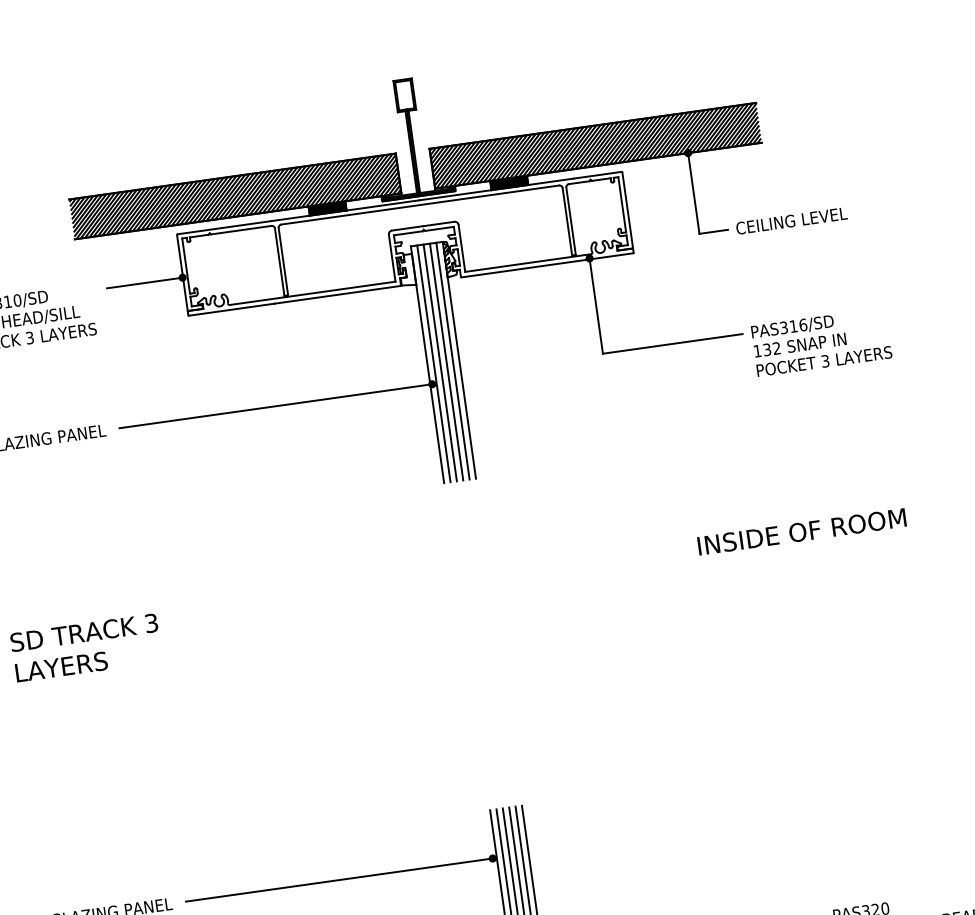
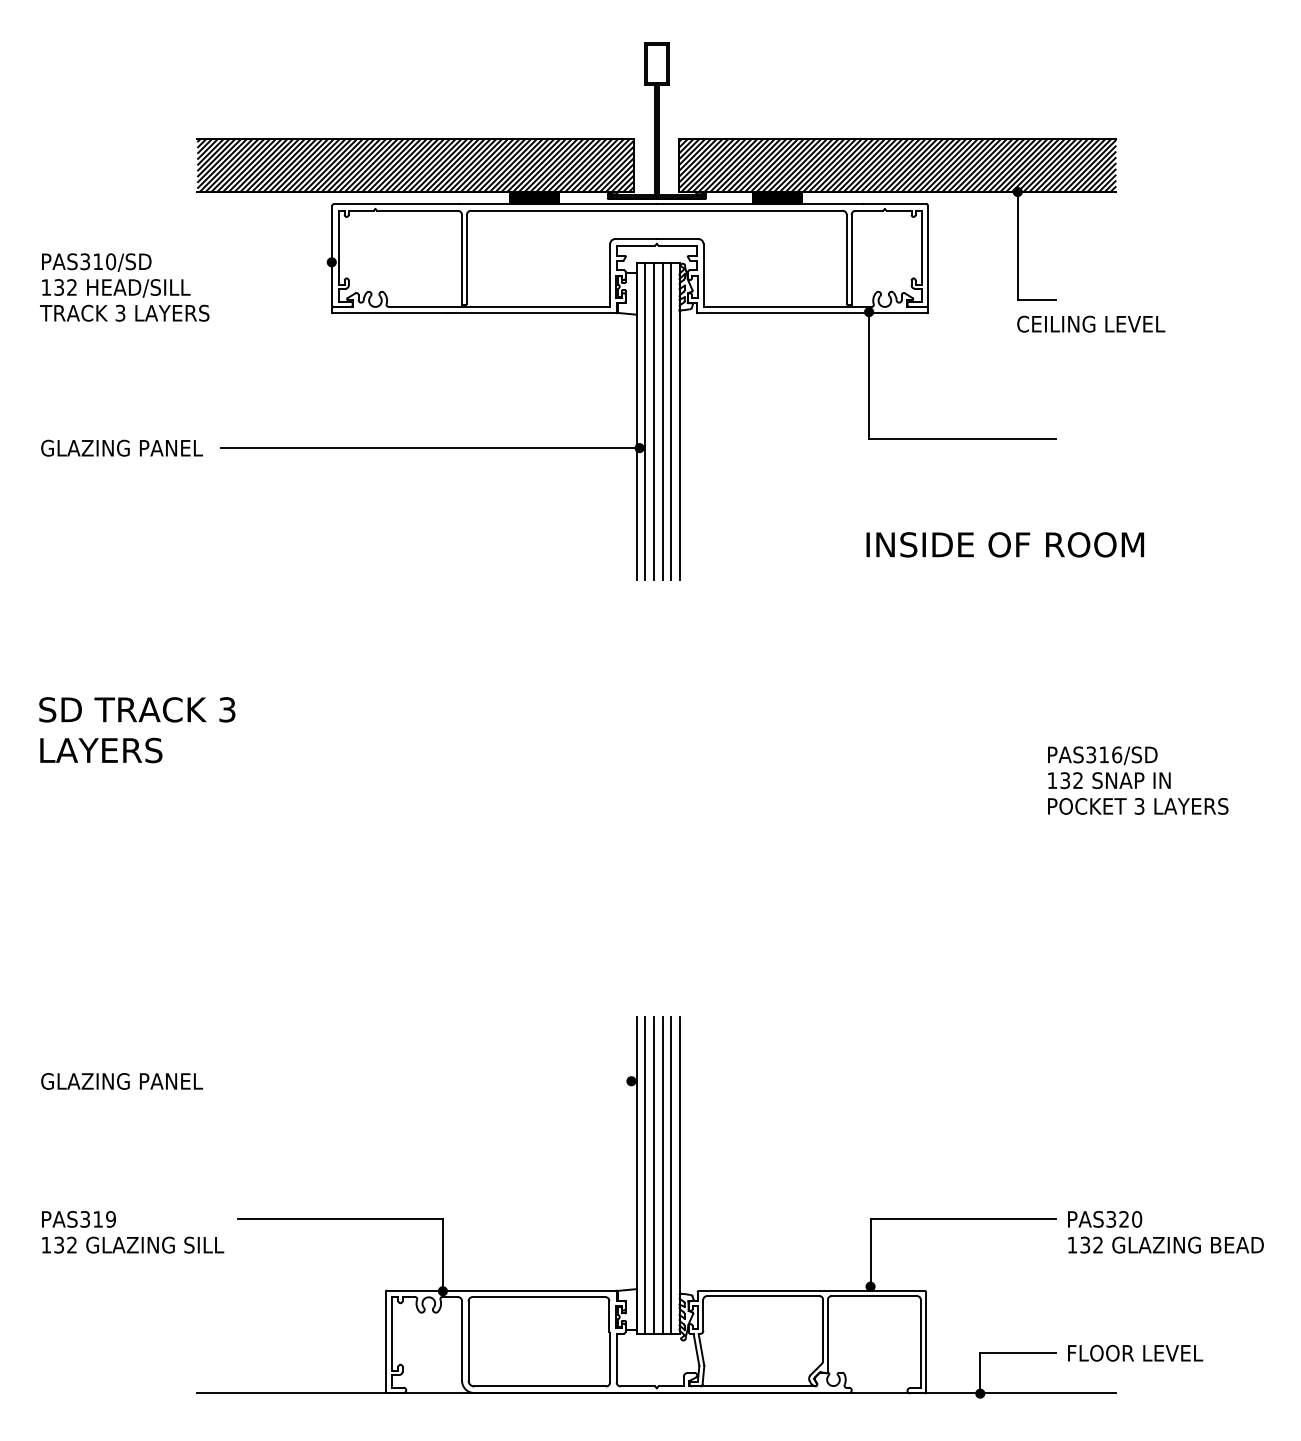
text: (791, 220) -> (1091, 323), moved
line: (144, 283) -> (280, 262), removed
text: (821, 342) -> (1138, 780), moved
text: (801, 531) -> (1004, 544), moved
line: (339, 880) -> (426, 1081), removed

